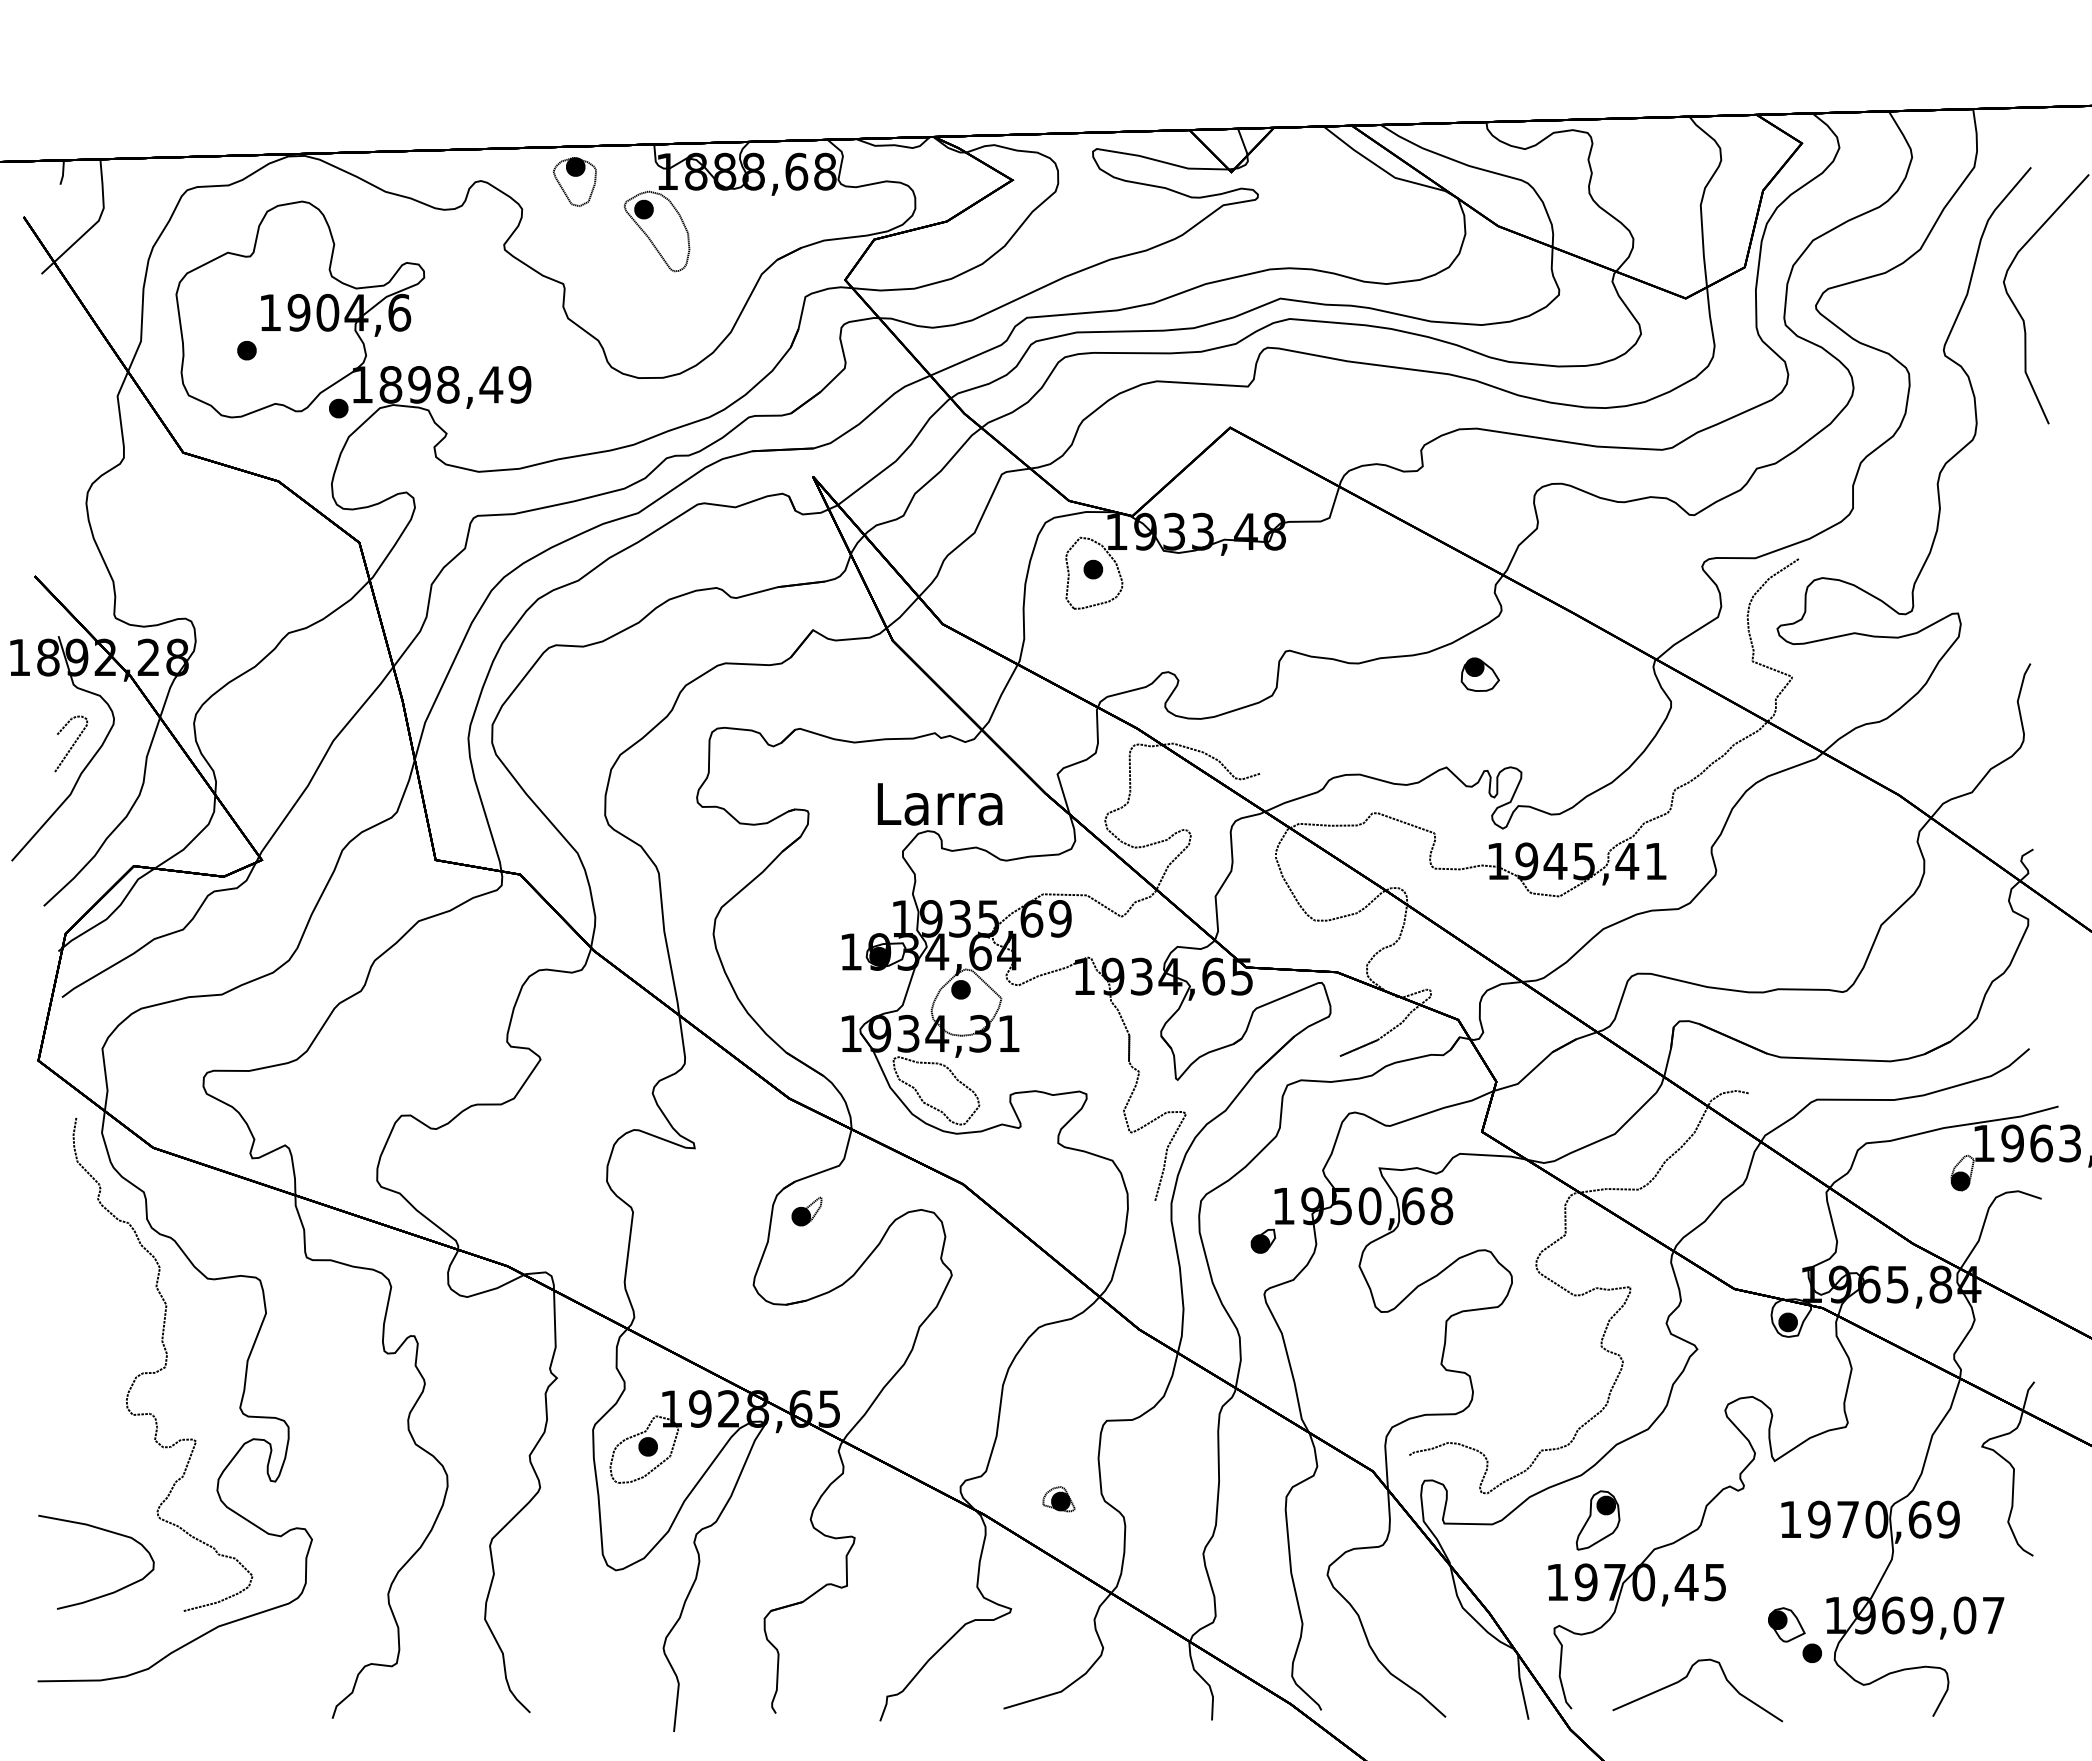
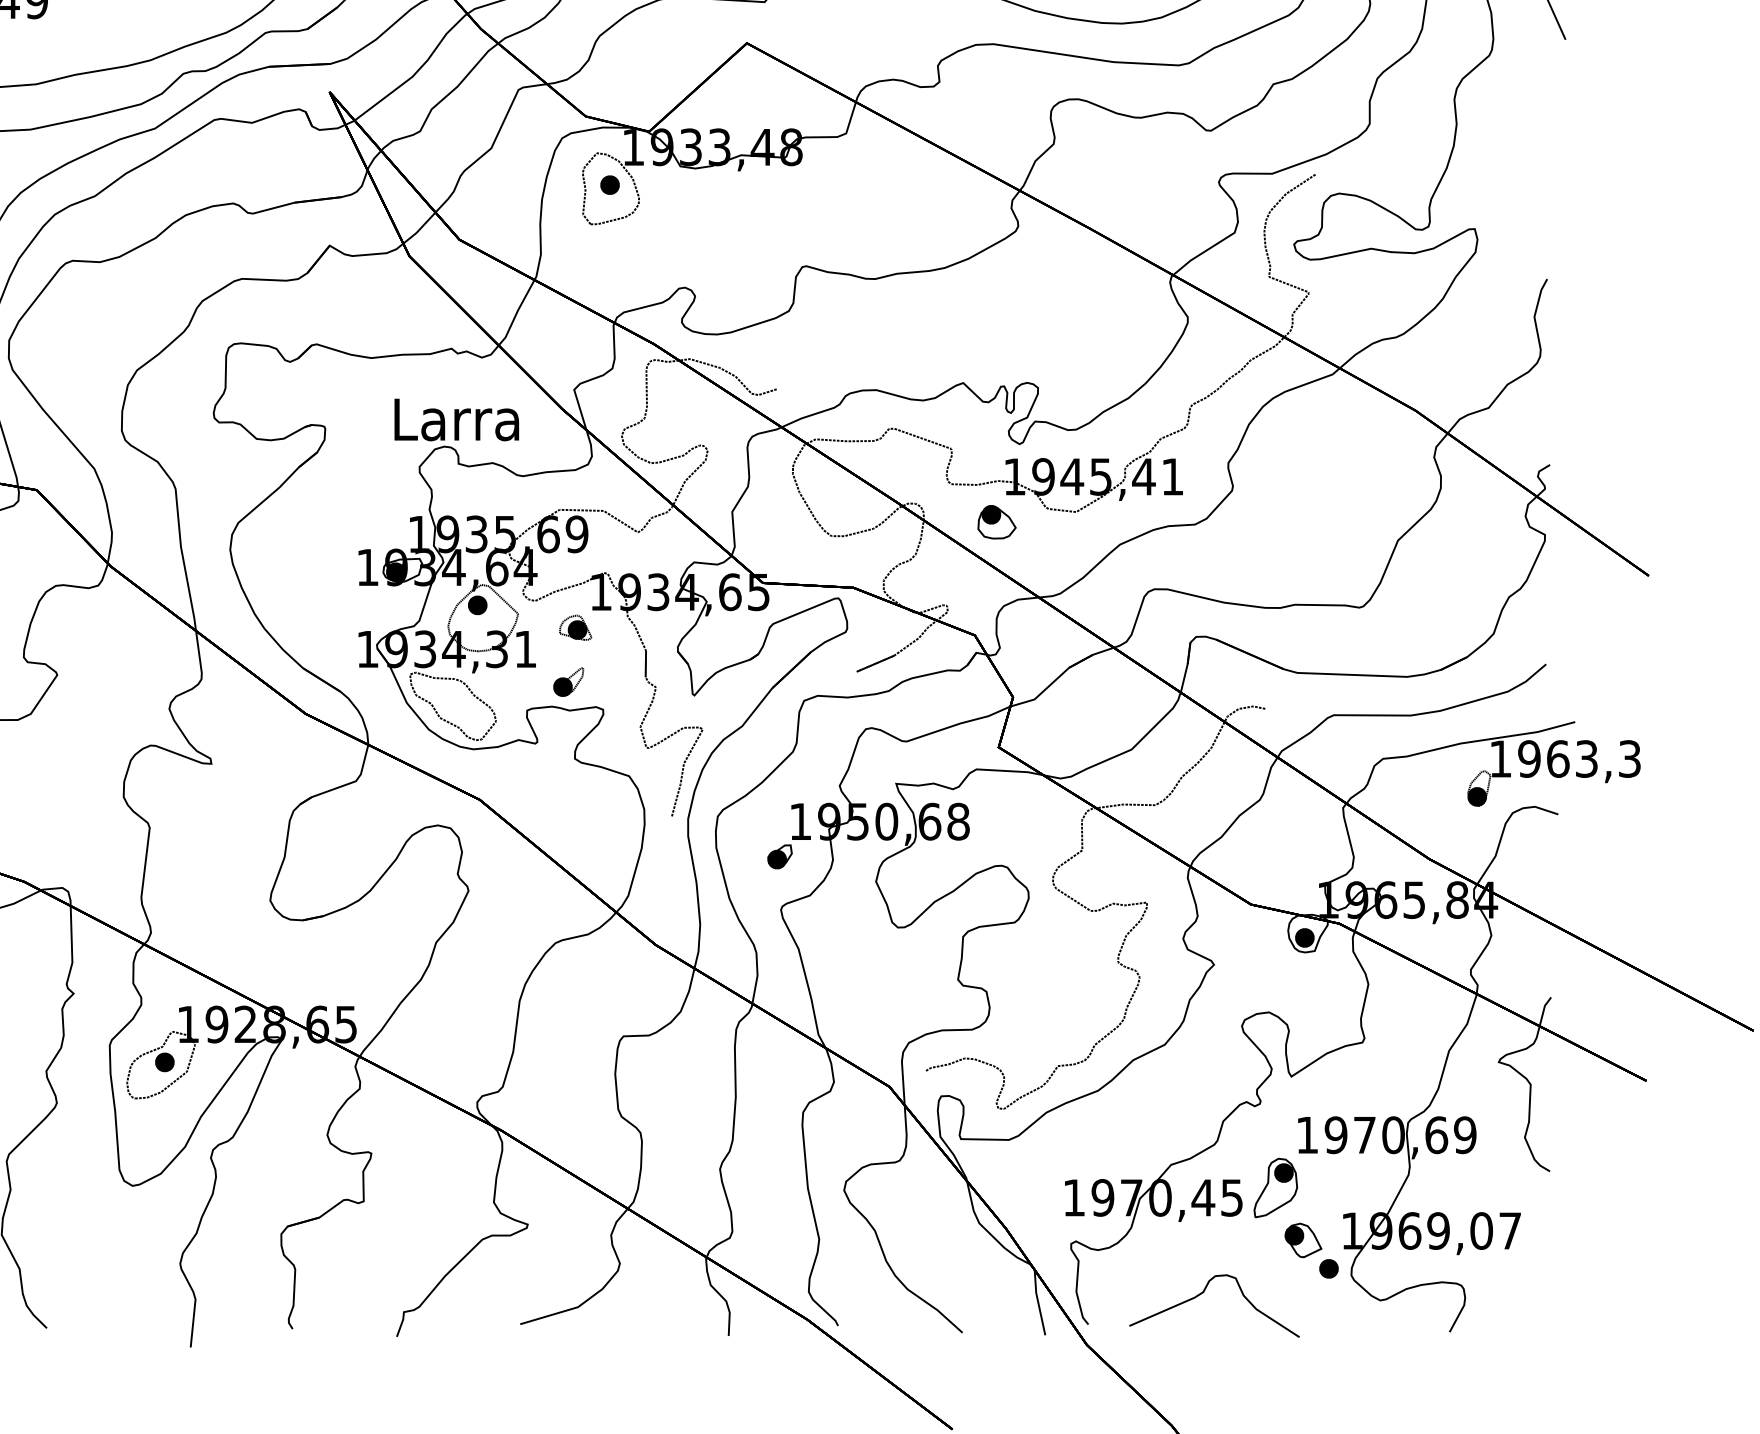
part: (1479, 674) -> (996, 522), moved
part: (806, 1211) -> (568, 682), moved
part: (1058, 1499) -> (575, 628), moved
part: (1597, 1520) -> (1275, 1188), moved

